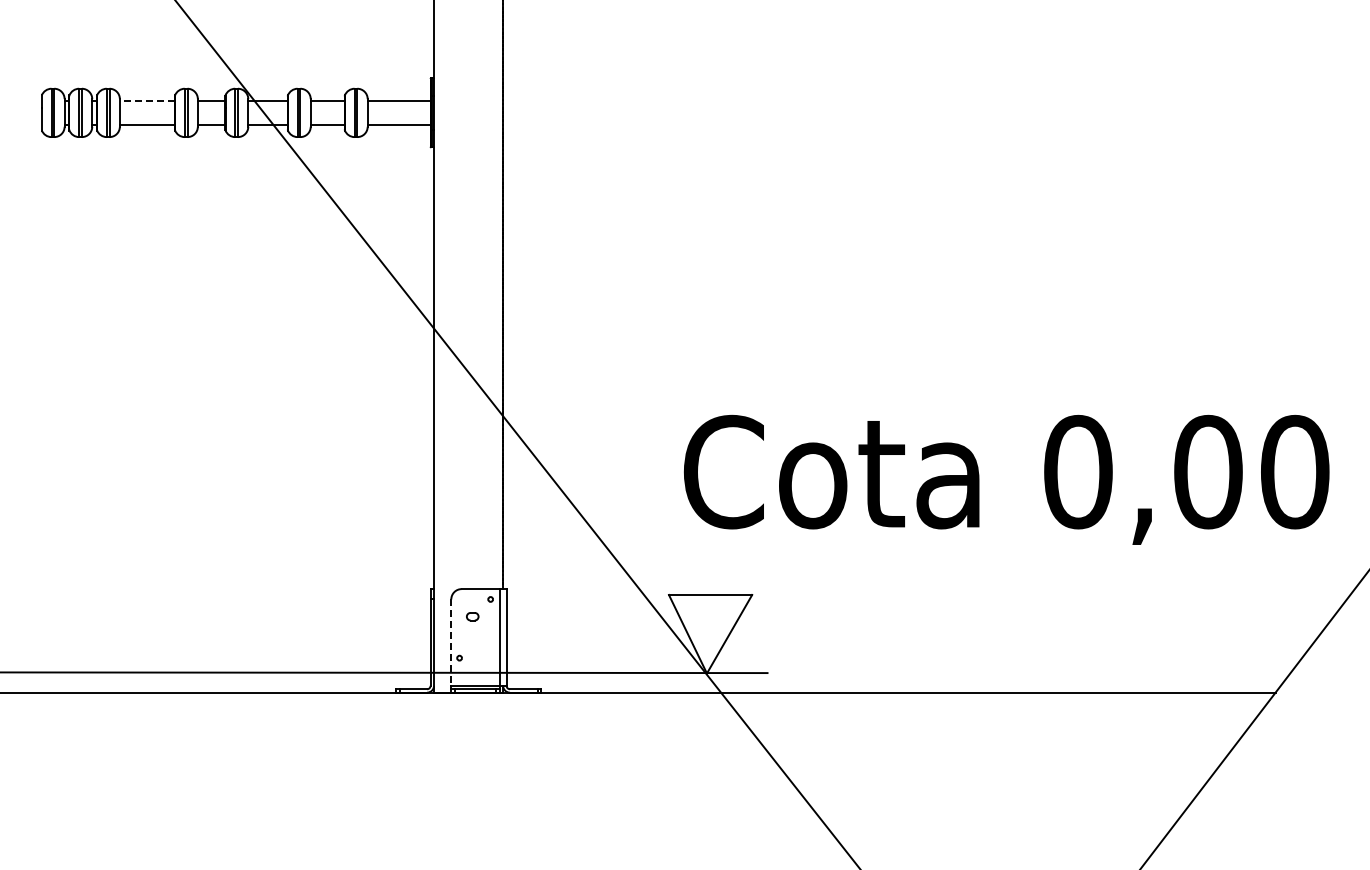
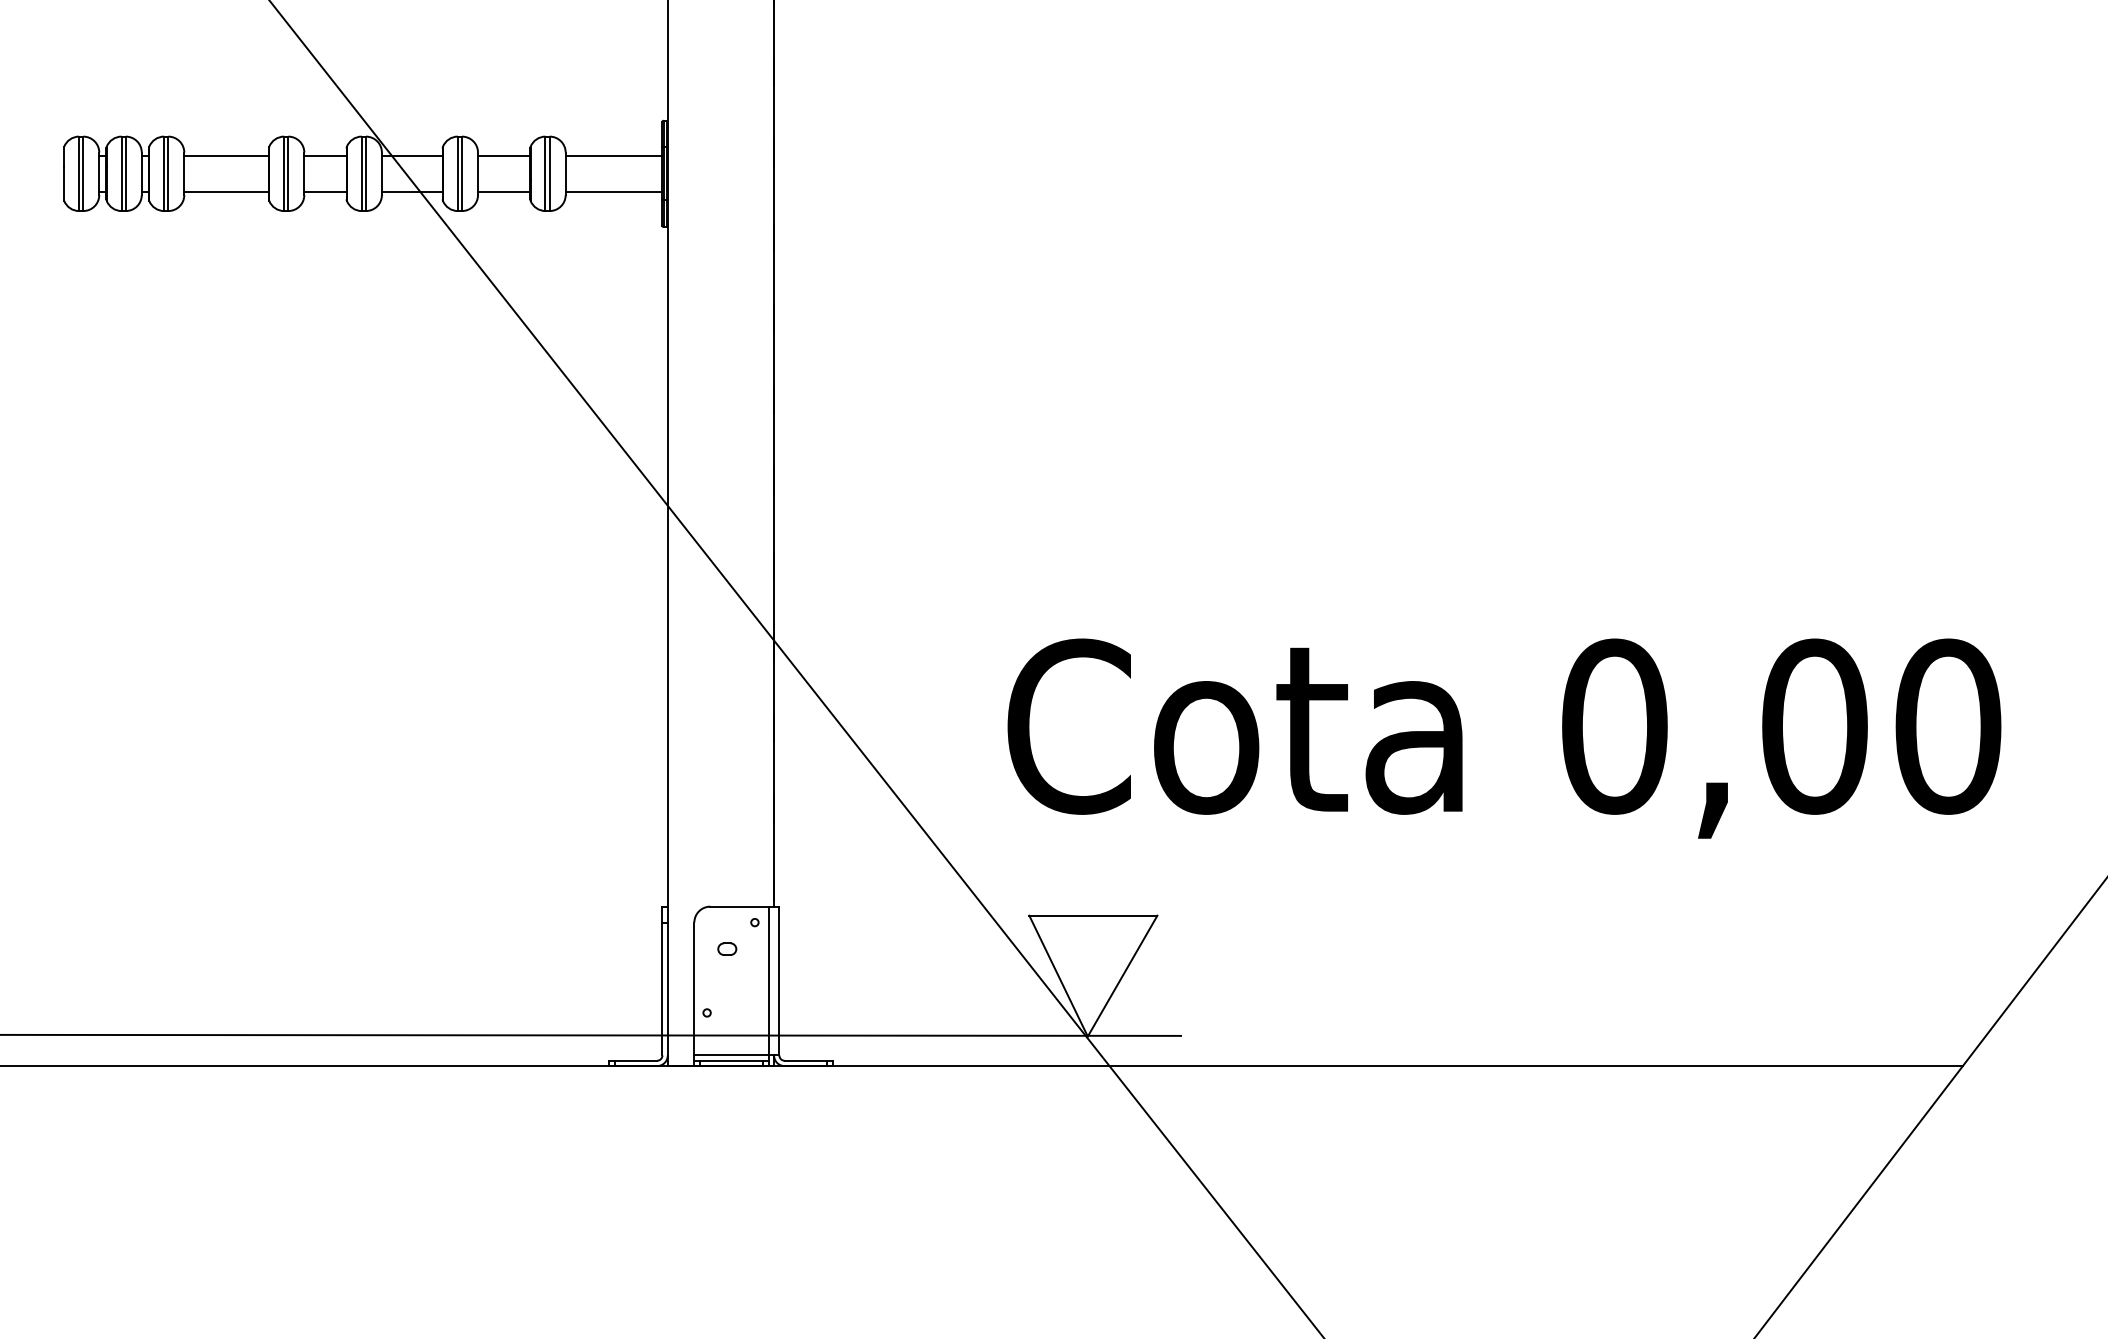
line: (147, 101) -> (226, 156), dashed -> solid
text: (1006, 479) -> (1504, 737), moved
line: (451, 643) -> (694, 990), dashed -> solid

